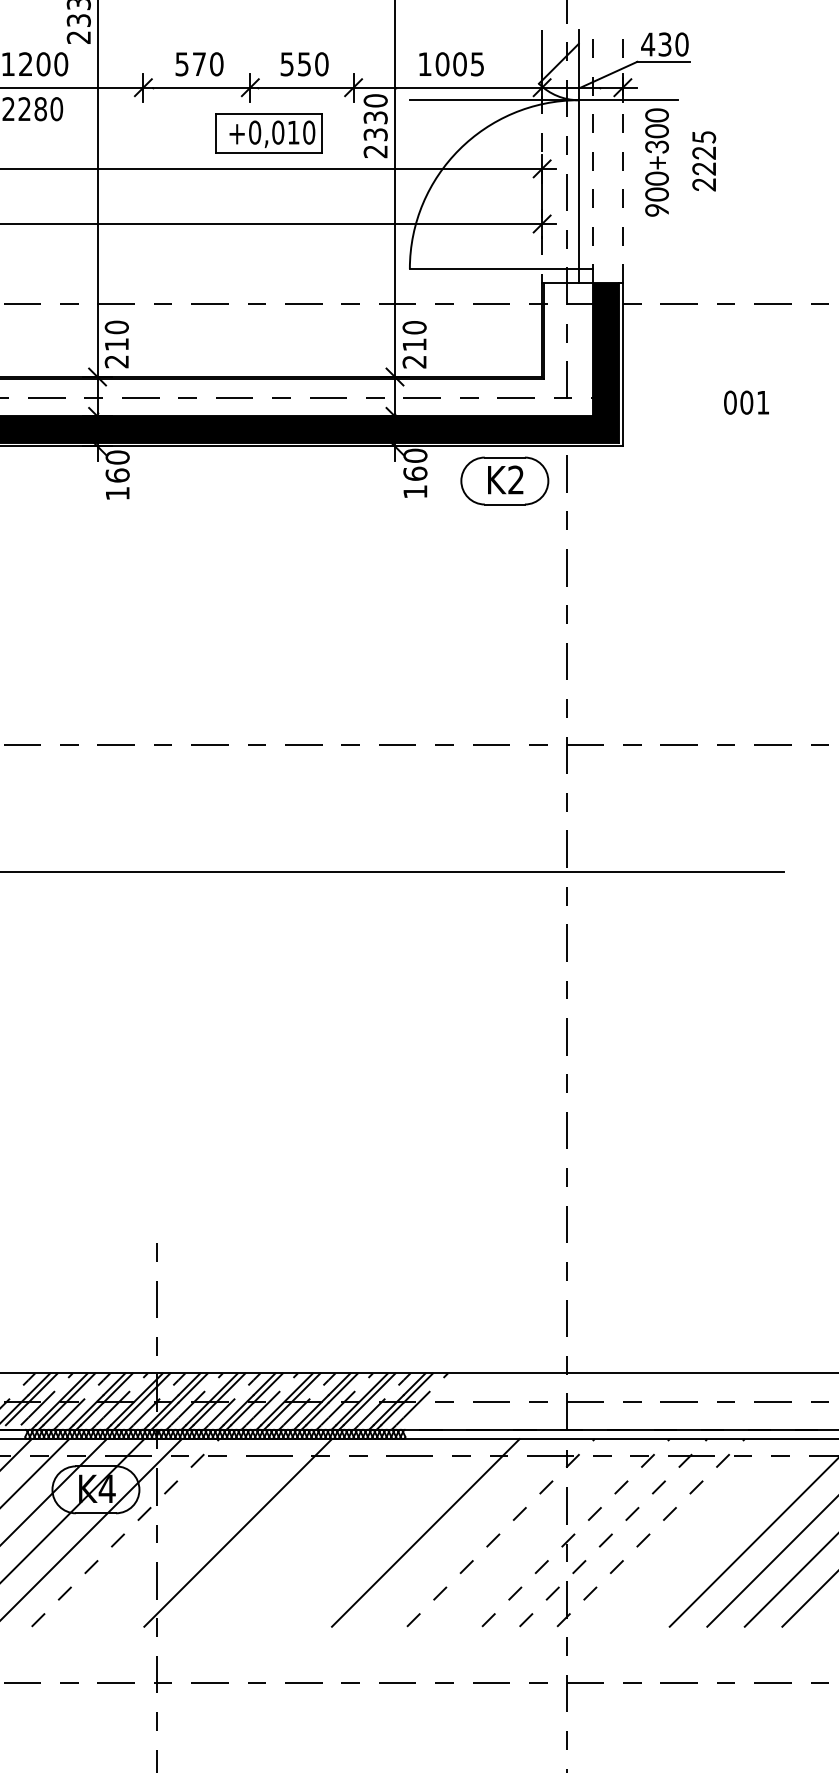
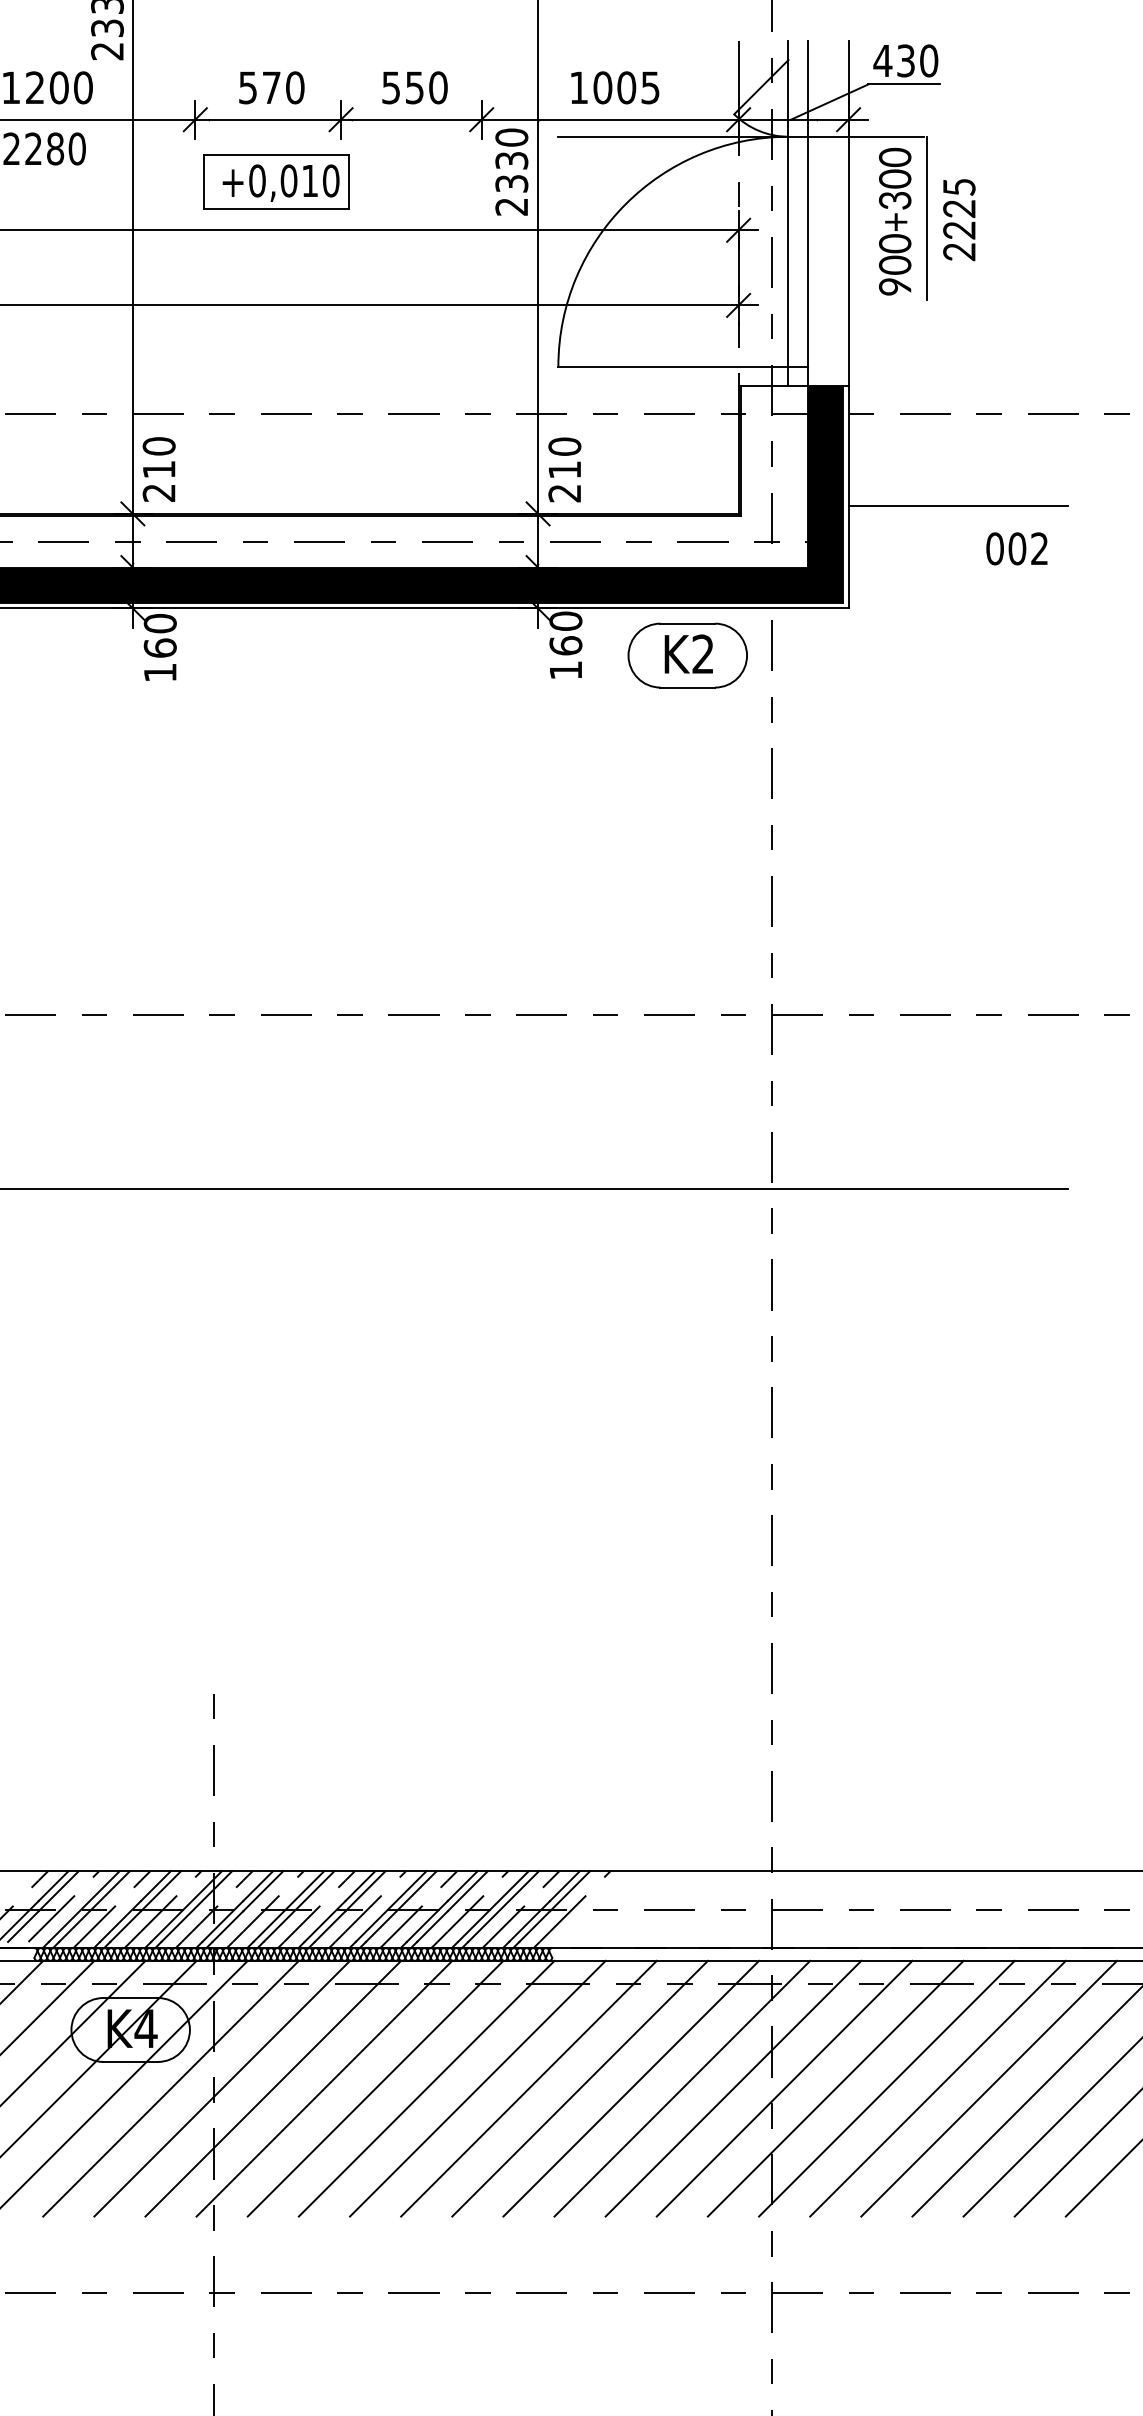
part: (269, 133) -> (276, 181), moved
line: (592, 156) -> (807, 213), dashed -> solid
line: (622, 156) -> (848, 213), dashed -> solid
line: (680, 160) -> (926, 218), added
line: (703, 371) -> (958, 506), added
text: (763, 402) -> (1039, 548), 001 -> 002
line: (125, 1532) -> (171, 2088), dashed -> solid
line: (163, 1532) -> (222, 2088), added
line: (200, 1532) -> (273, 2088), added
line: (275, 1532) -> (375, 2088), added
line: (313, 1532) -> (426, 2088), added
line: (350, 1532) -> (477, 2088), added
line: (387, 1532) -> (528, 2088), added
line: (463, 1532) -> (631, 2088), added
line: (500, 1532) -> (682, 2088), dashed -> solid
line: (538, 1532) -> (733, 2088), added
line: (575, 1532) -> (784, 2088), dashed -> solid
line: (613, 1532) -> (835, 2088), dashed -> solid
line: (650, 1532) -> (886, 2088), dashed -> solid
line: (688, 1532) -> (937, 2088), added
line: (725, 1532) -> (988, 2088), added

